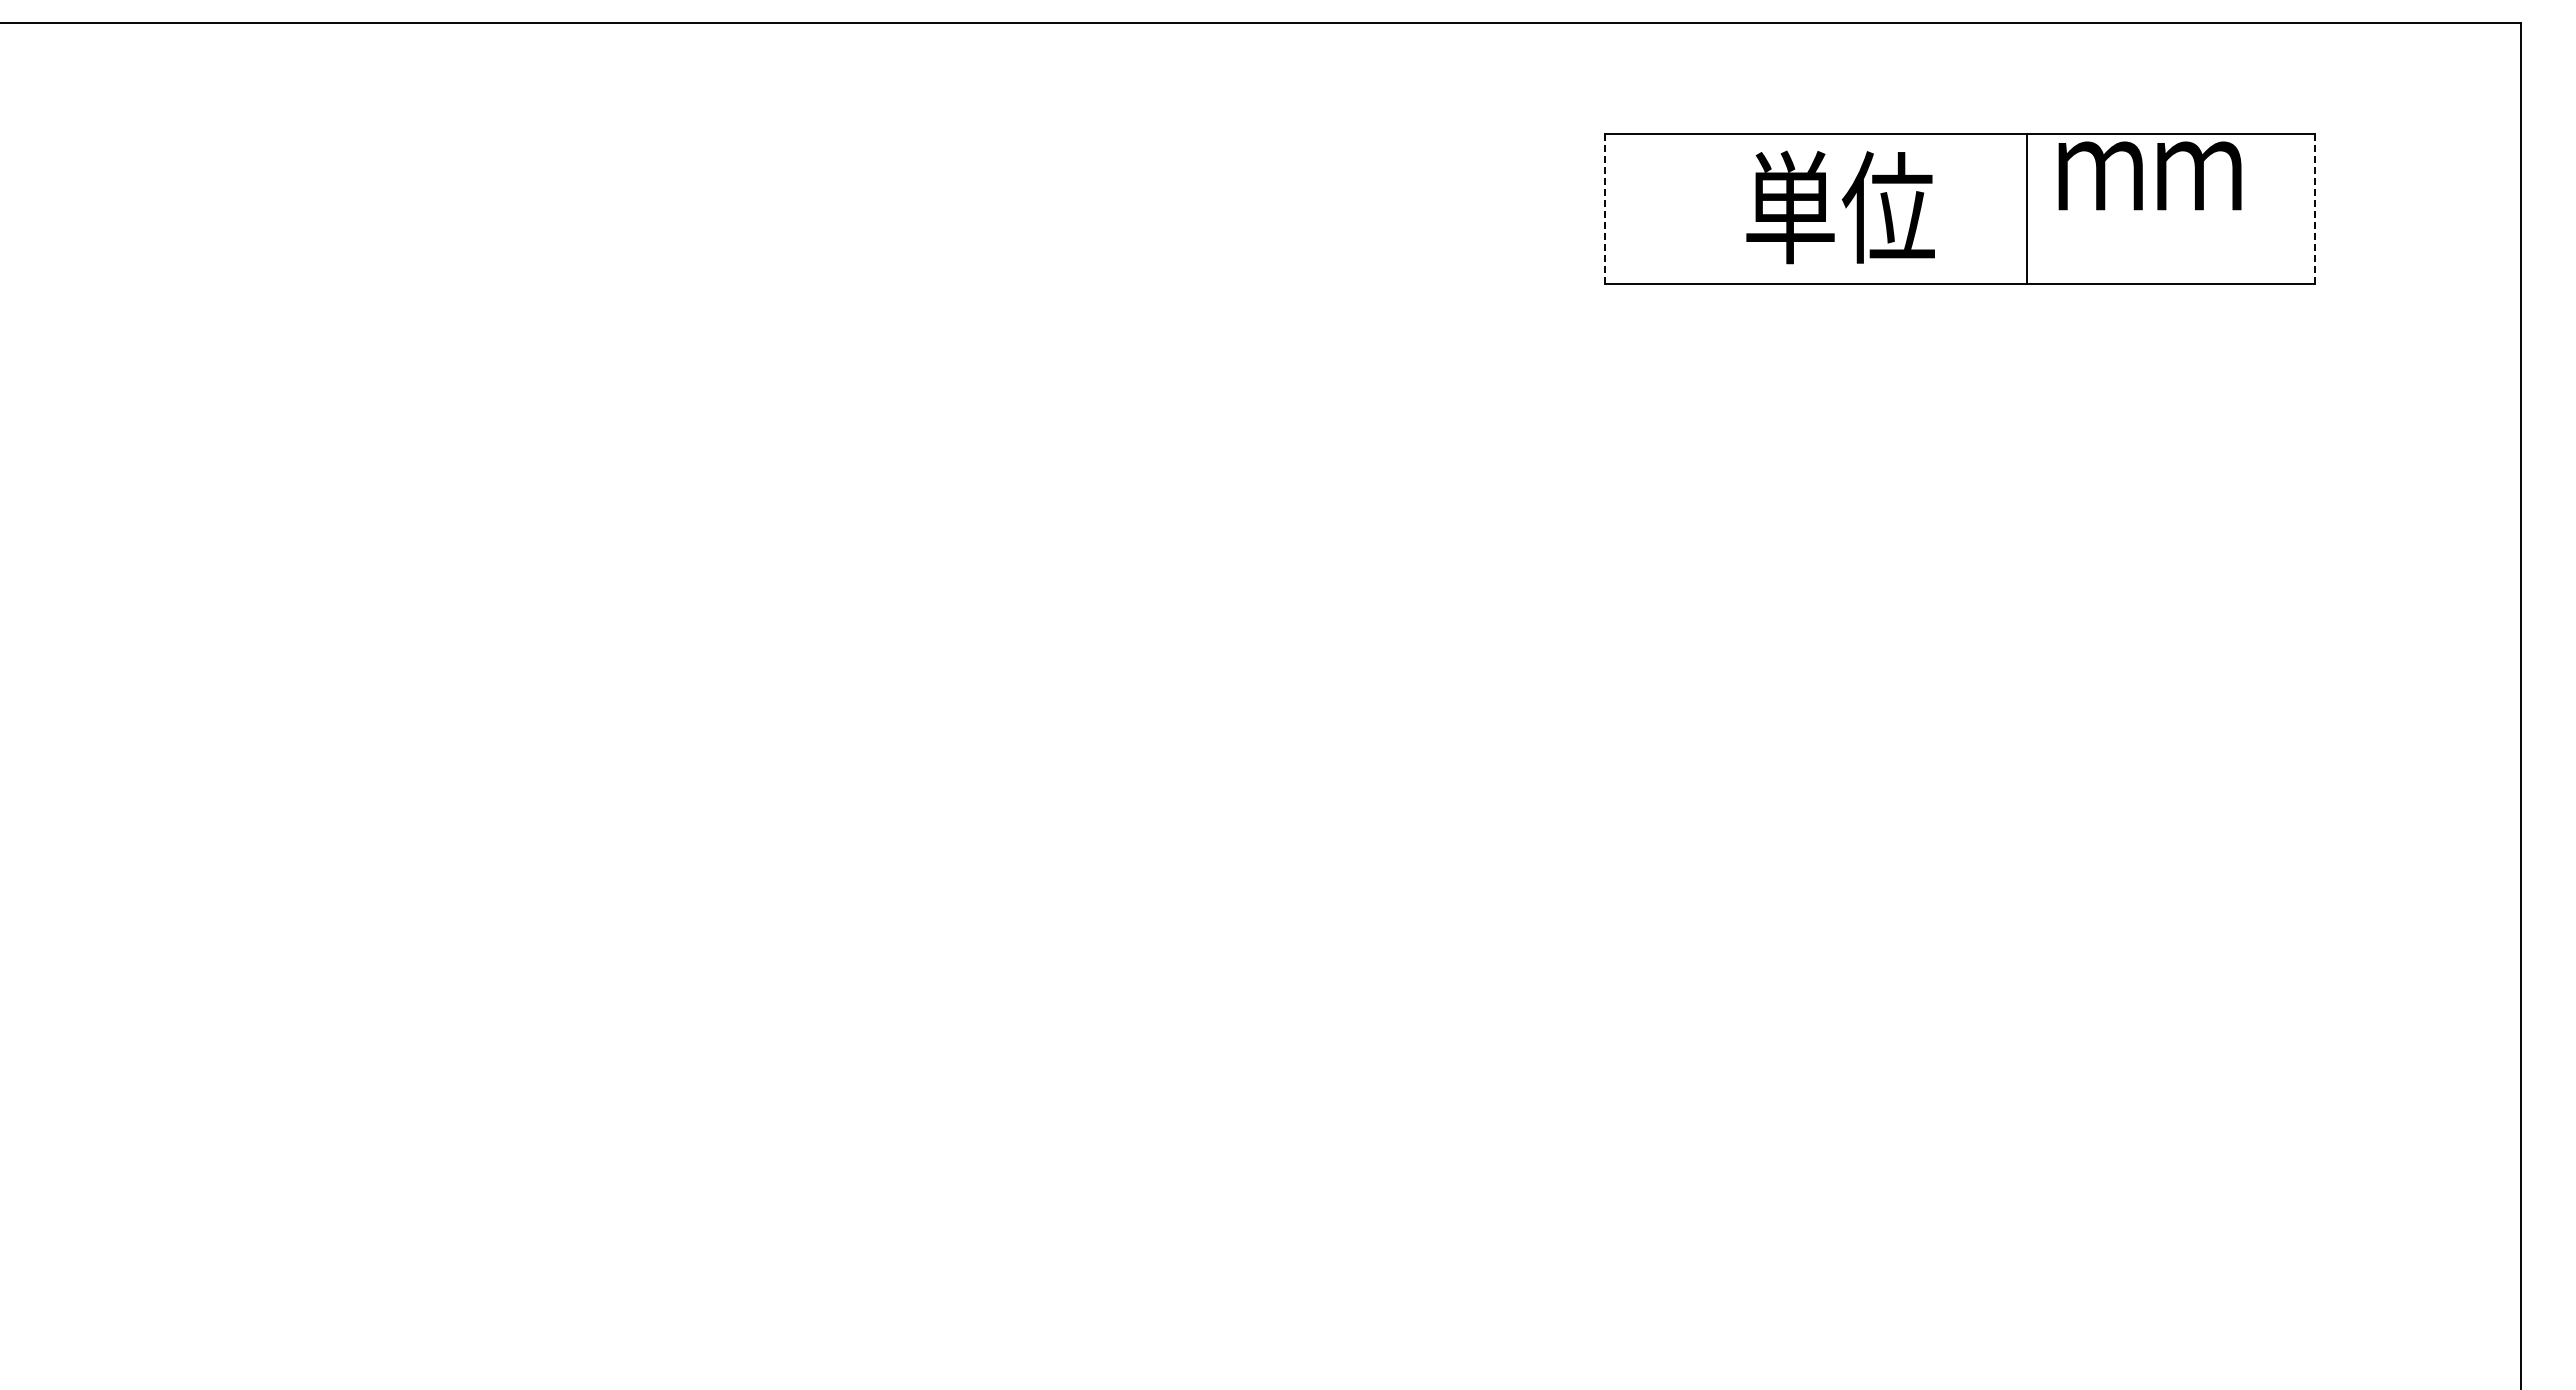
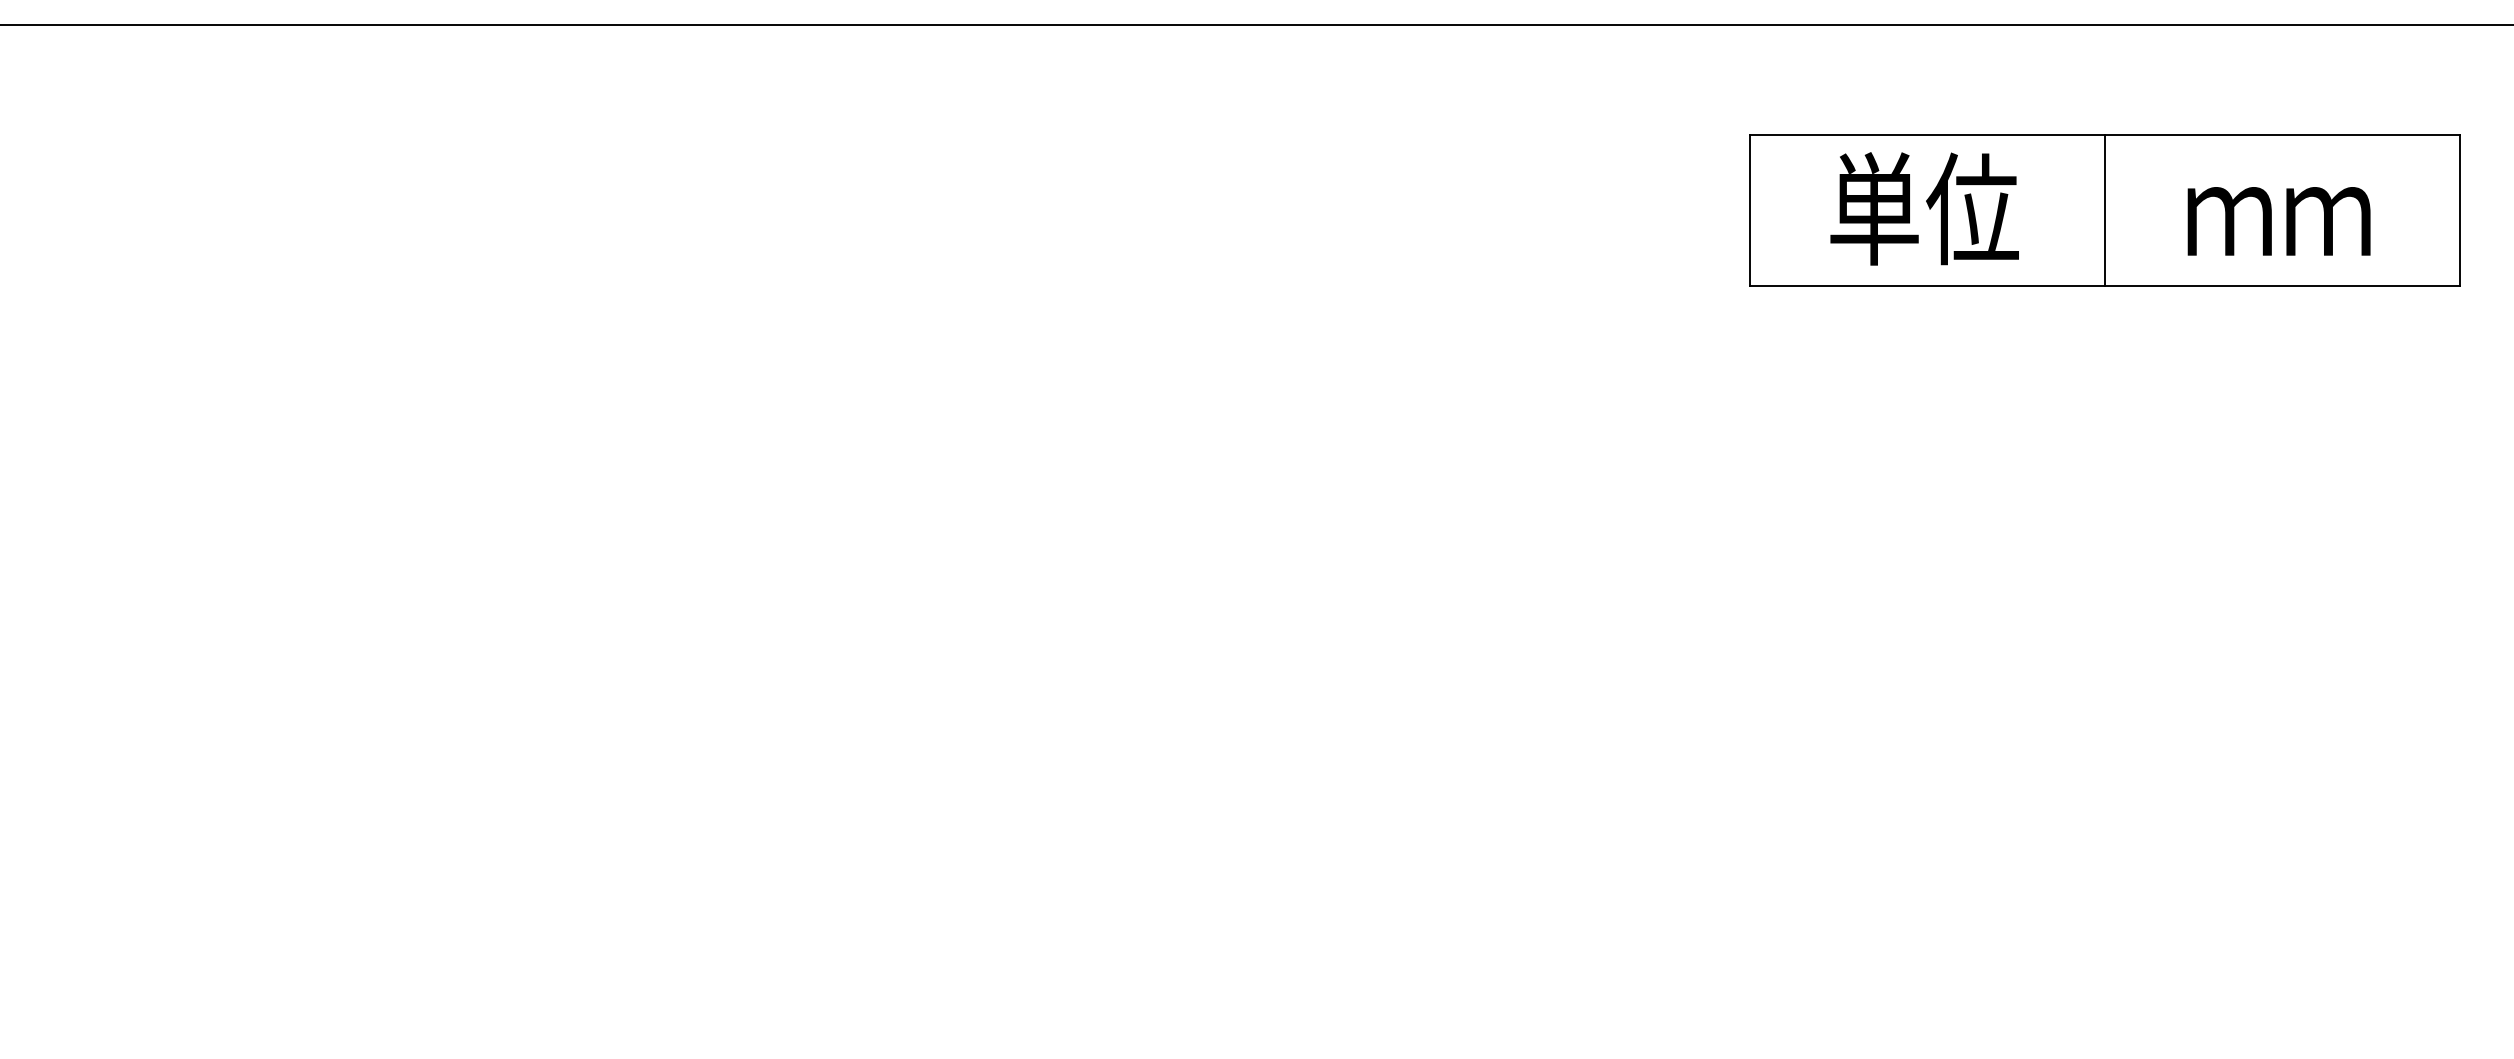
text: (2149, 175) -> (2278, 220), moved
text: (1840, 207) -> (1924, 208), moved
line: (2026, 208) -> (2104, 209), moved
line: (2314, 208) -> (2459, 209), dashed -> solid
line: (1604, 209) -> (1749, 210), dashed -> solid

